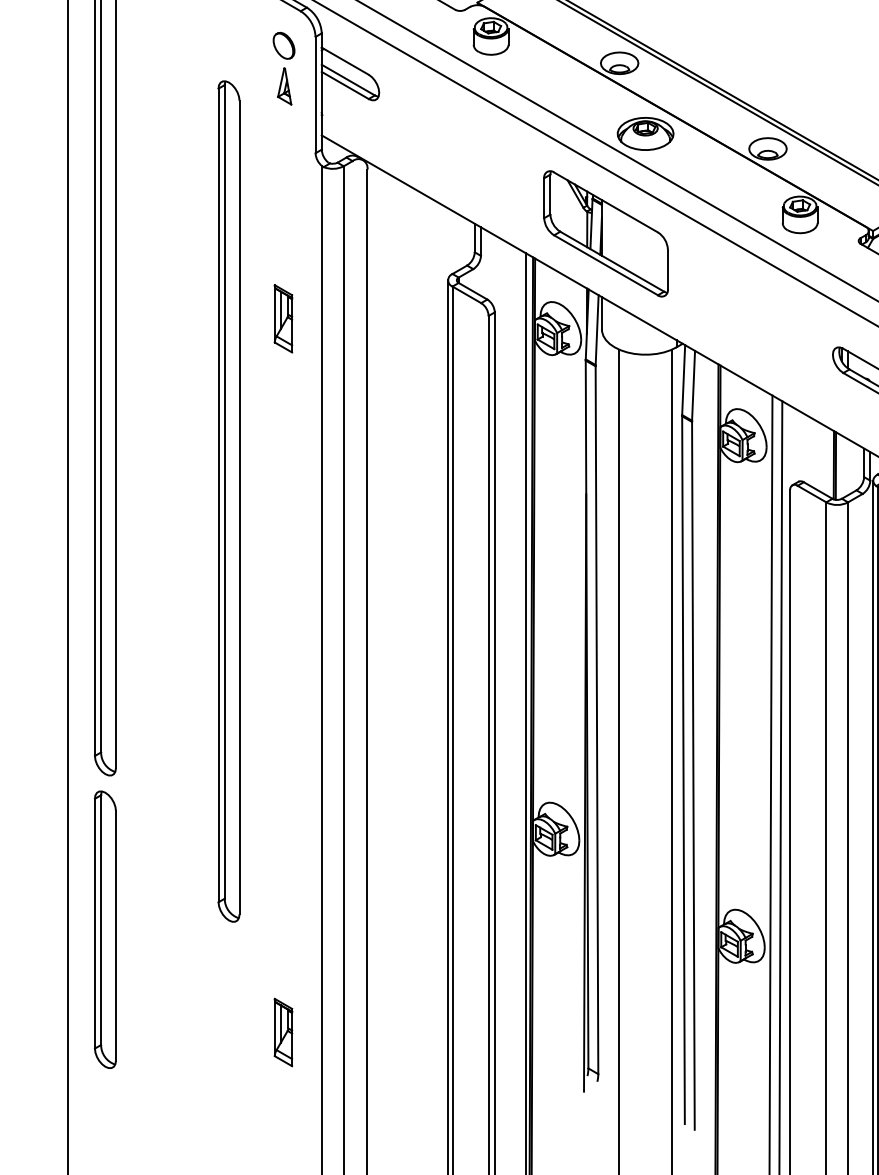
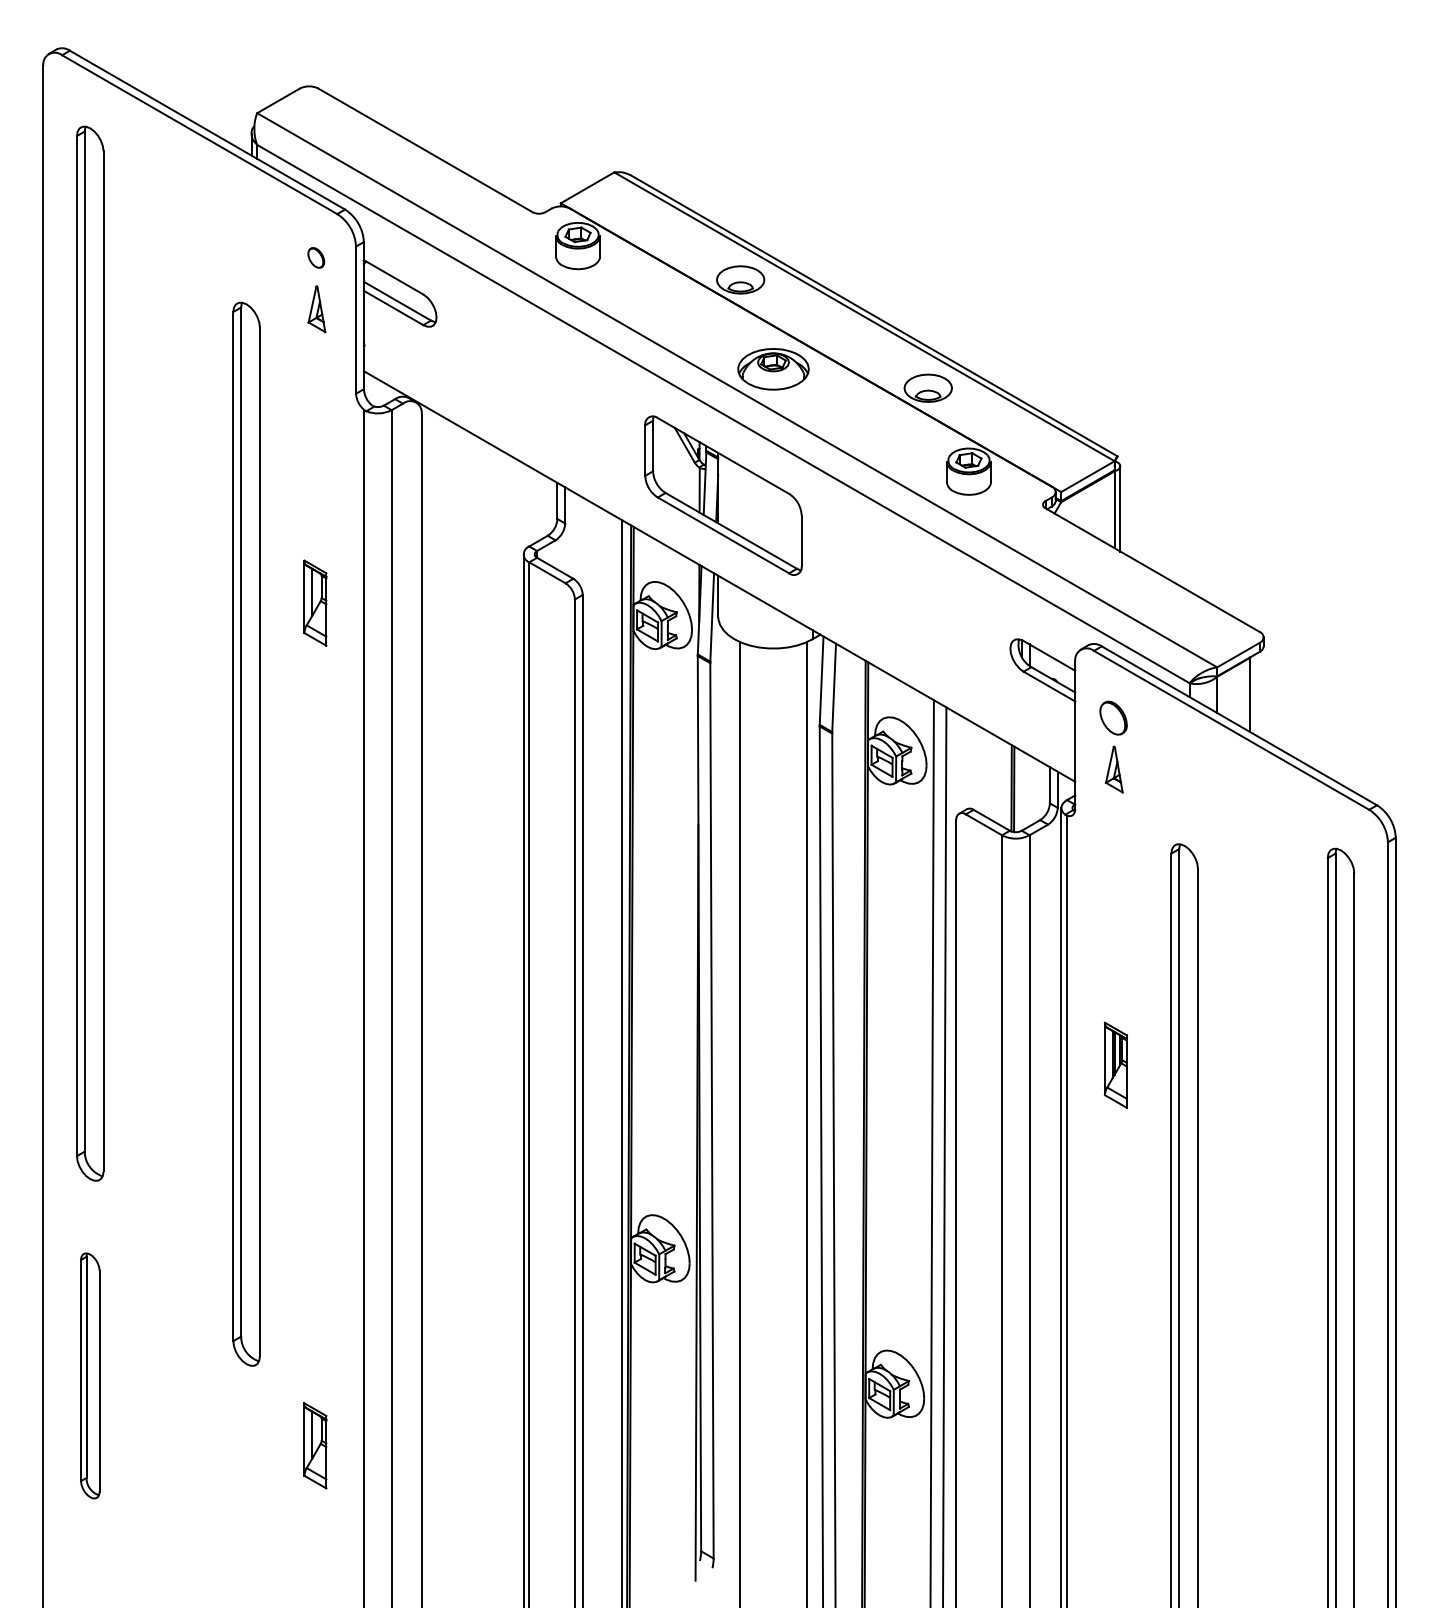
part: (284, 45) -> (316, 257), size x0.6
part: (105, 929) -> (90, 1375), size x0.7
part: (283, 1032) -> (315, 1445), moved

